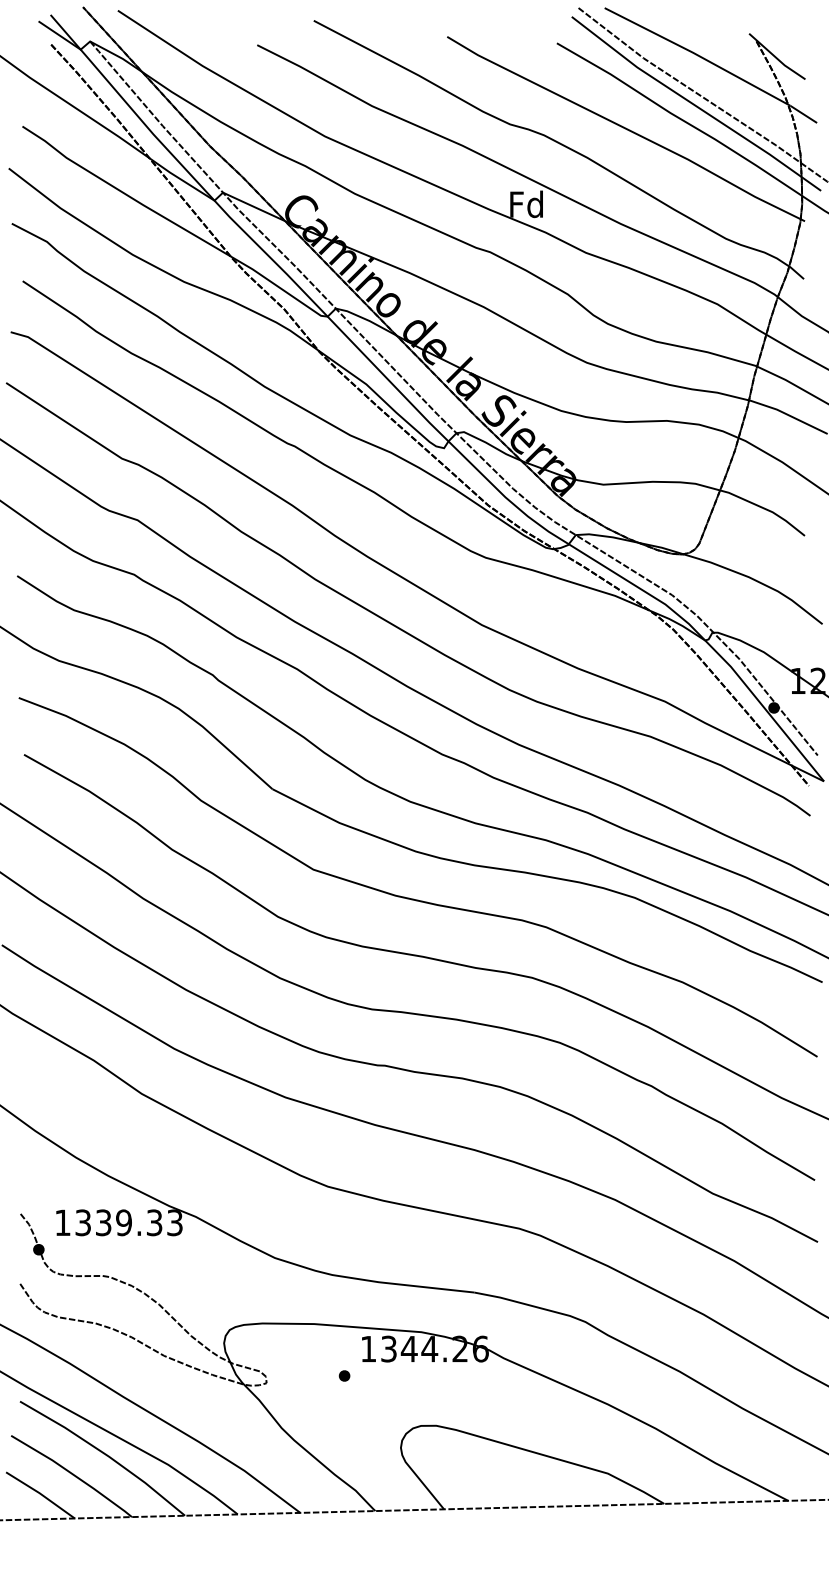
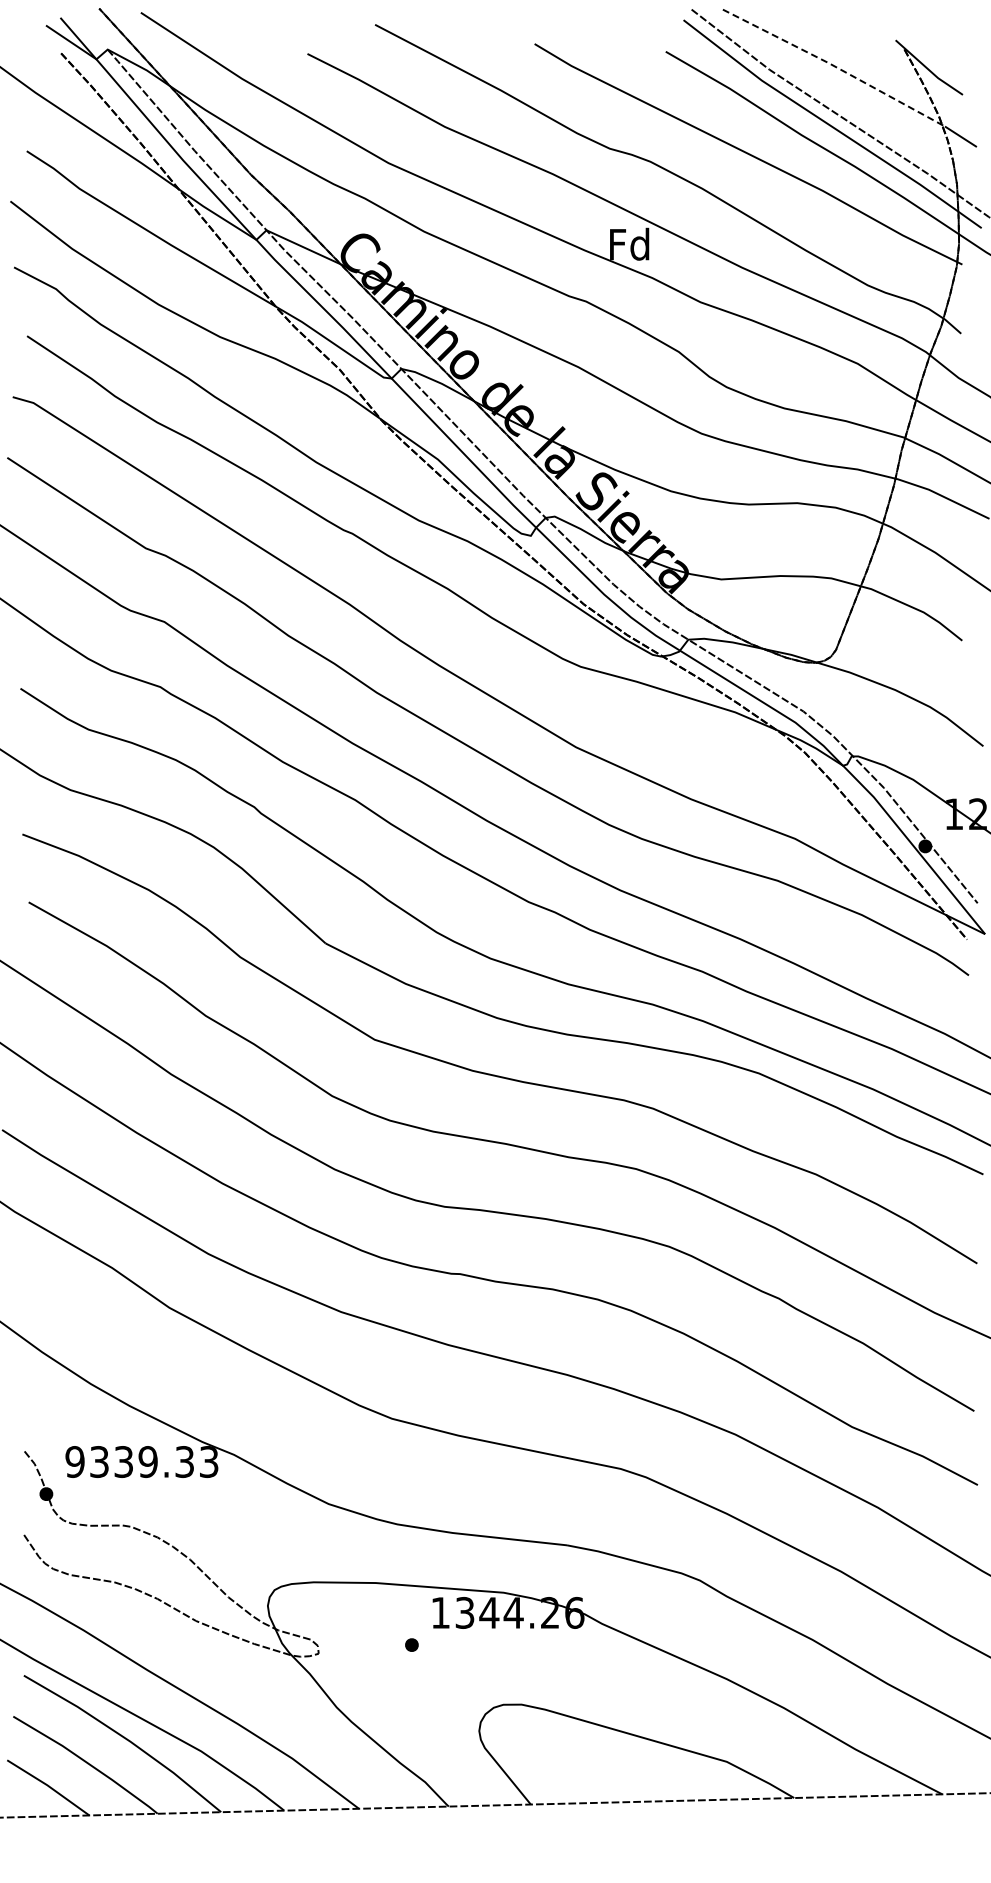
line: (698, 55) -> (834, 66), solid -> dashed
text: (62, 1223) -> (74, 1462), 1339.33 -> 9339.33

